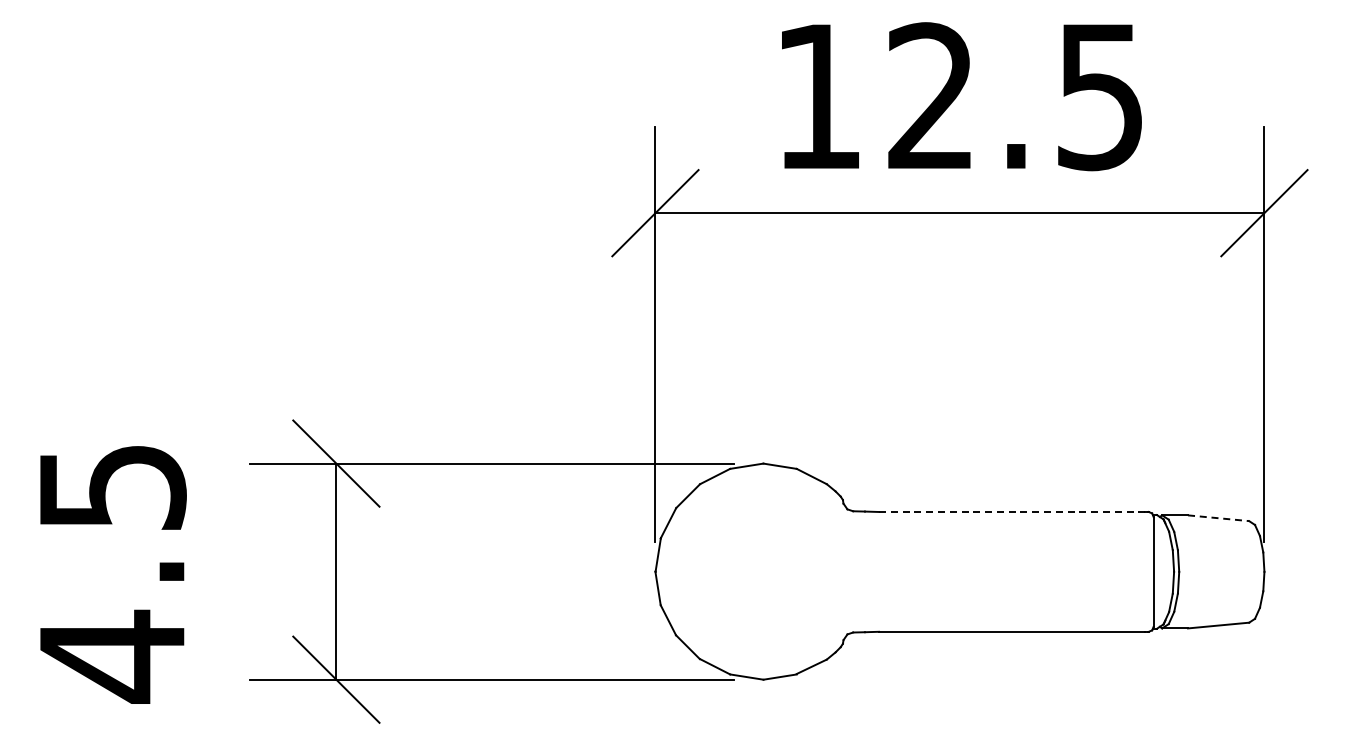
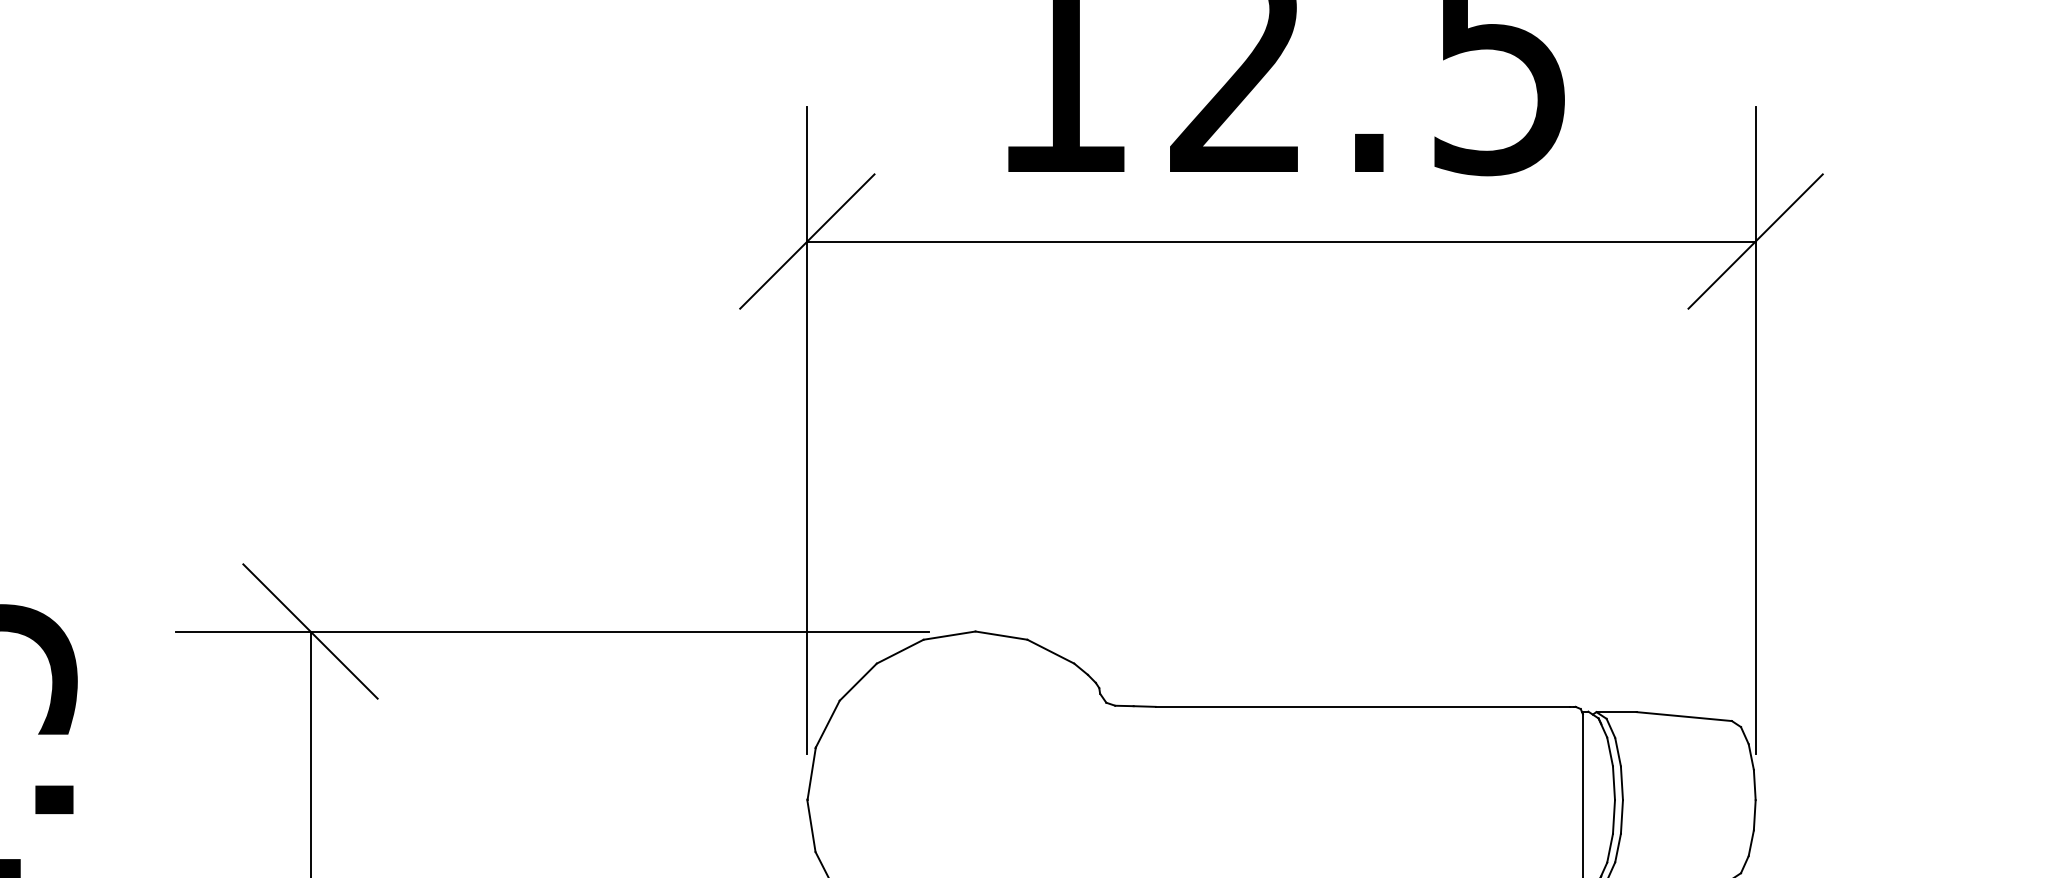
line: (1011, 511) -> (1361, 706), dashed -> solid
line: (1218, 518) -> (1684, 716), dashed -> solid

